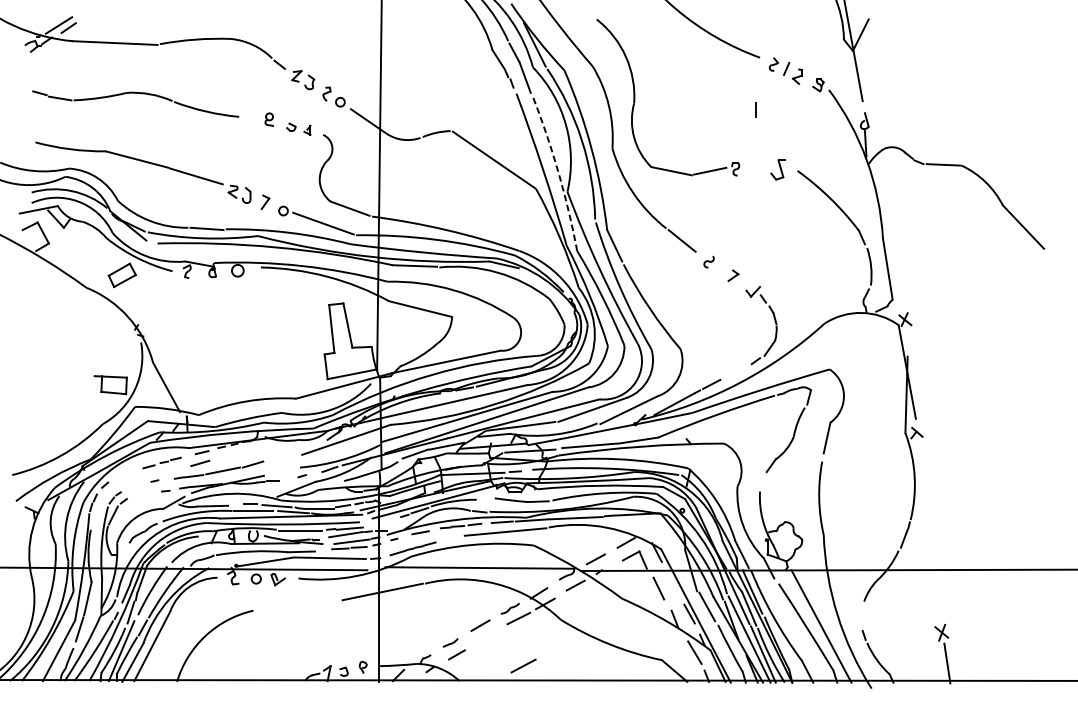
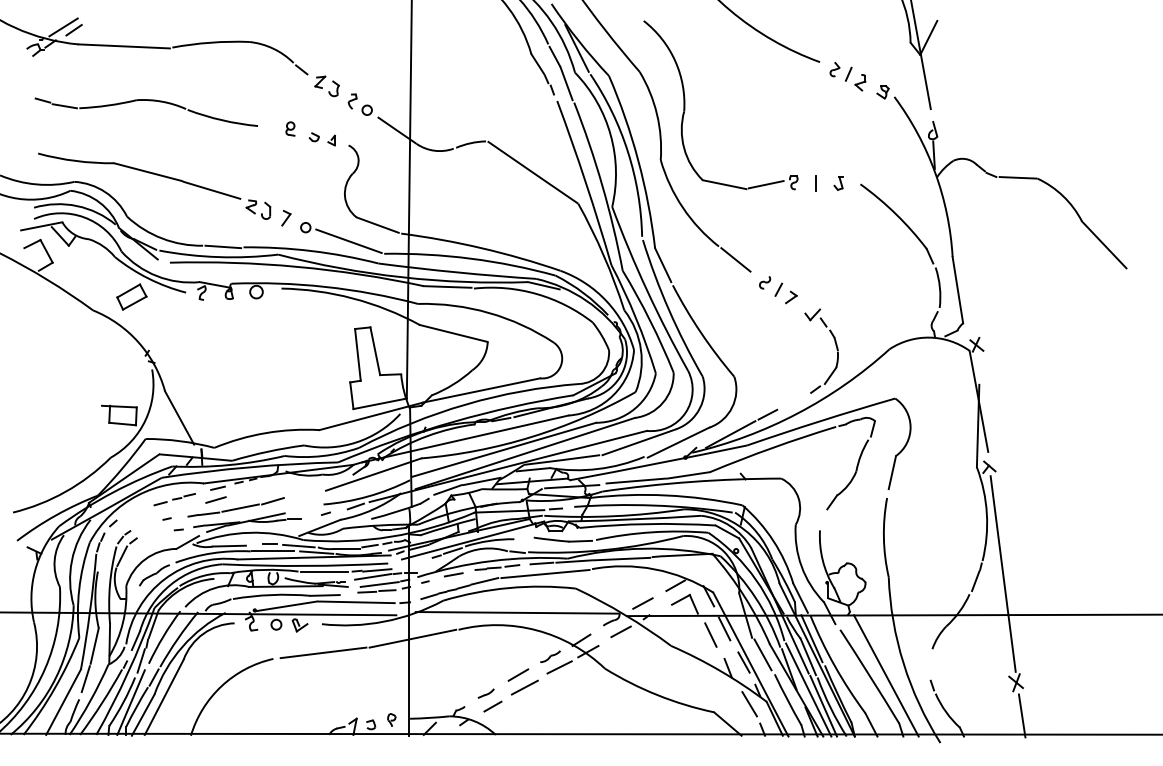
line: (755, 109) -> (815, 183), moved
part: (777, 170) -> (838, 183), size x0.62
arc: (558, 171) -> (602, 185), dashed -> solid
line: (721, 268) -> (778, 289), added
line: (929, 531) -> (1002, 573), added
line: (449, 538) -> (484, 581), added
line: (671, 582) -> (724, 628), added
line: (299, 604) -> (323, 652), added
line: (523, 665) -> (524, 687), moved

